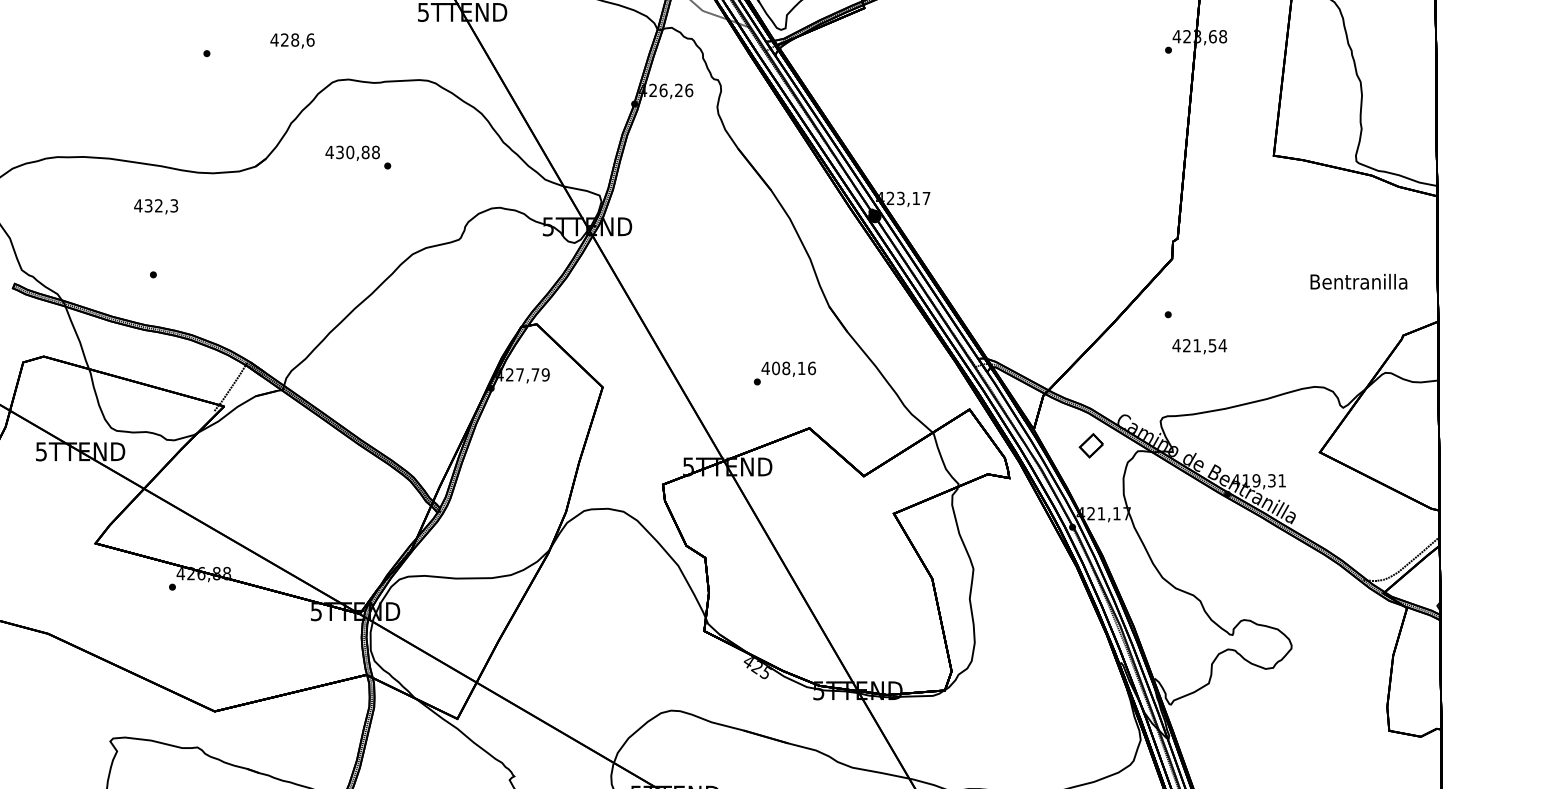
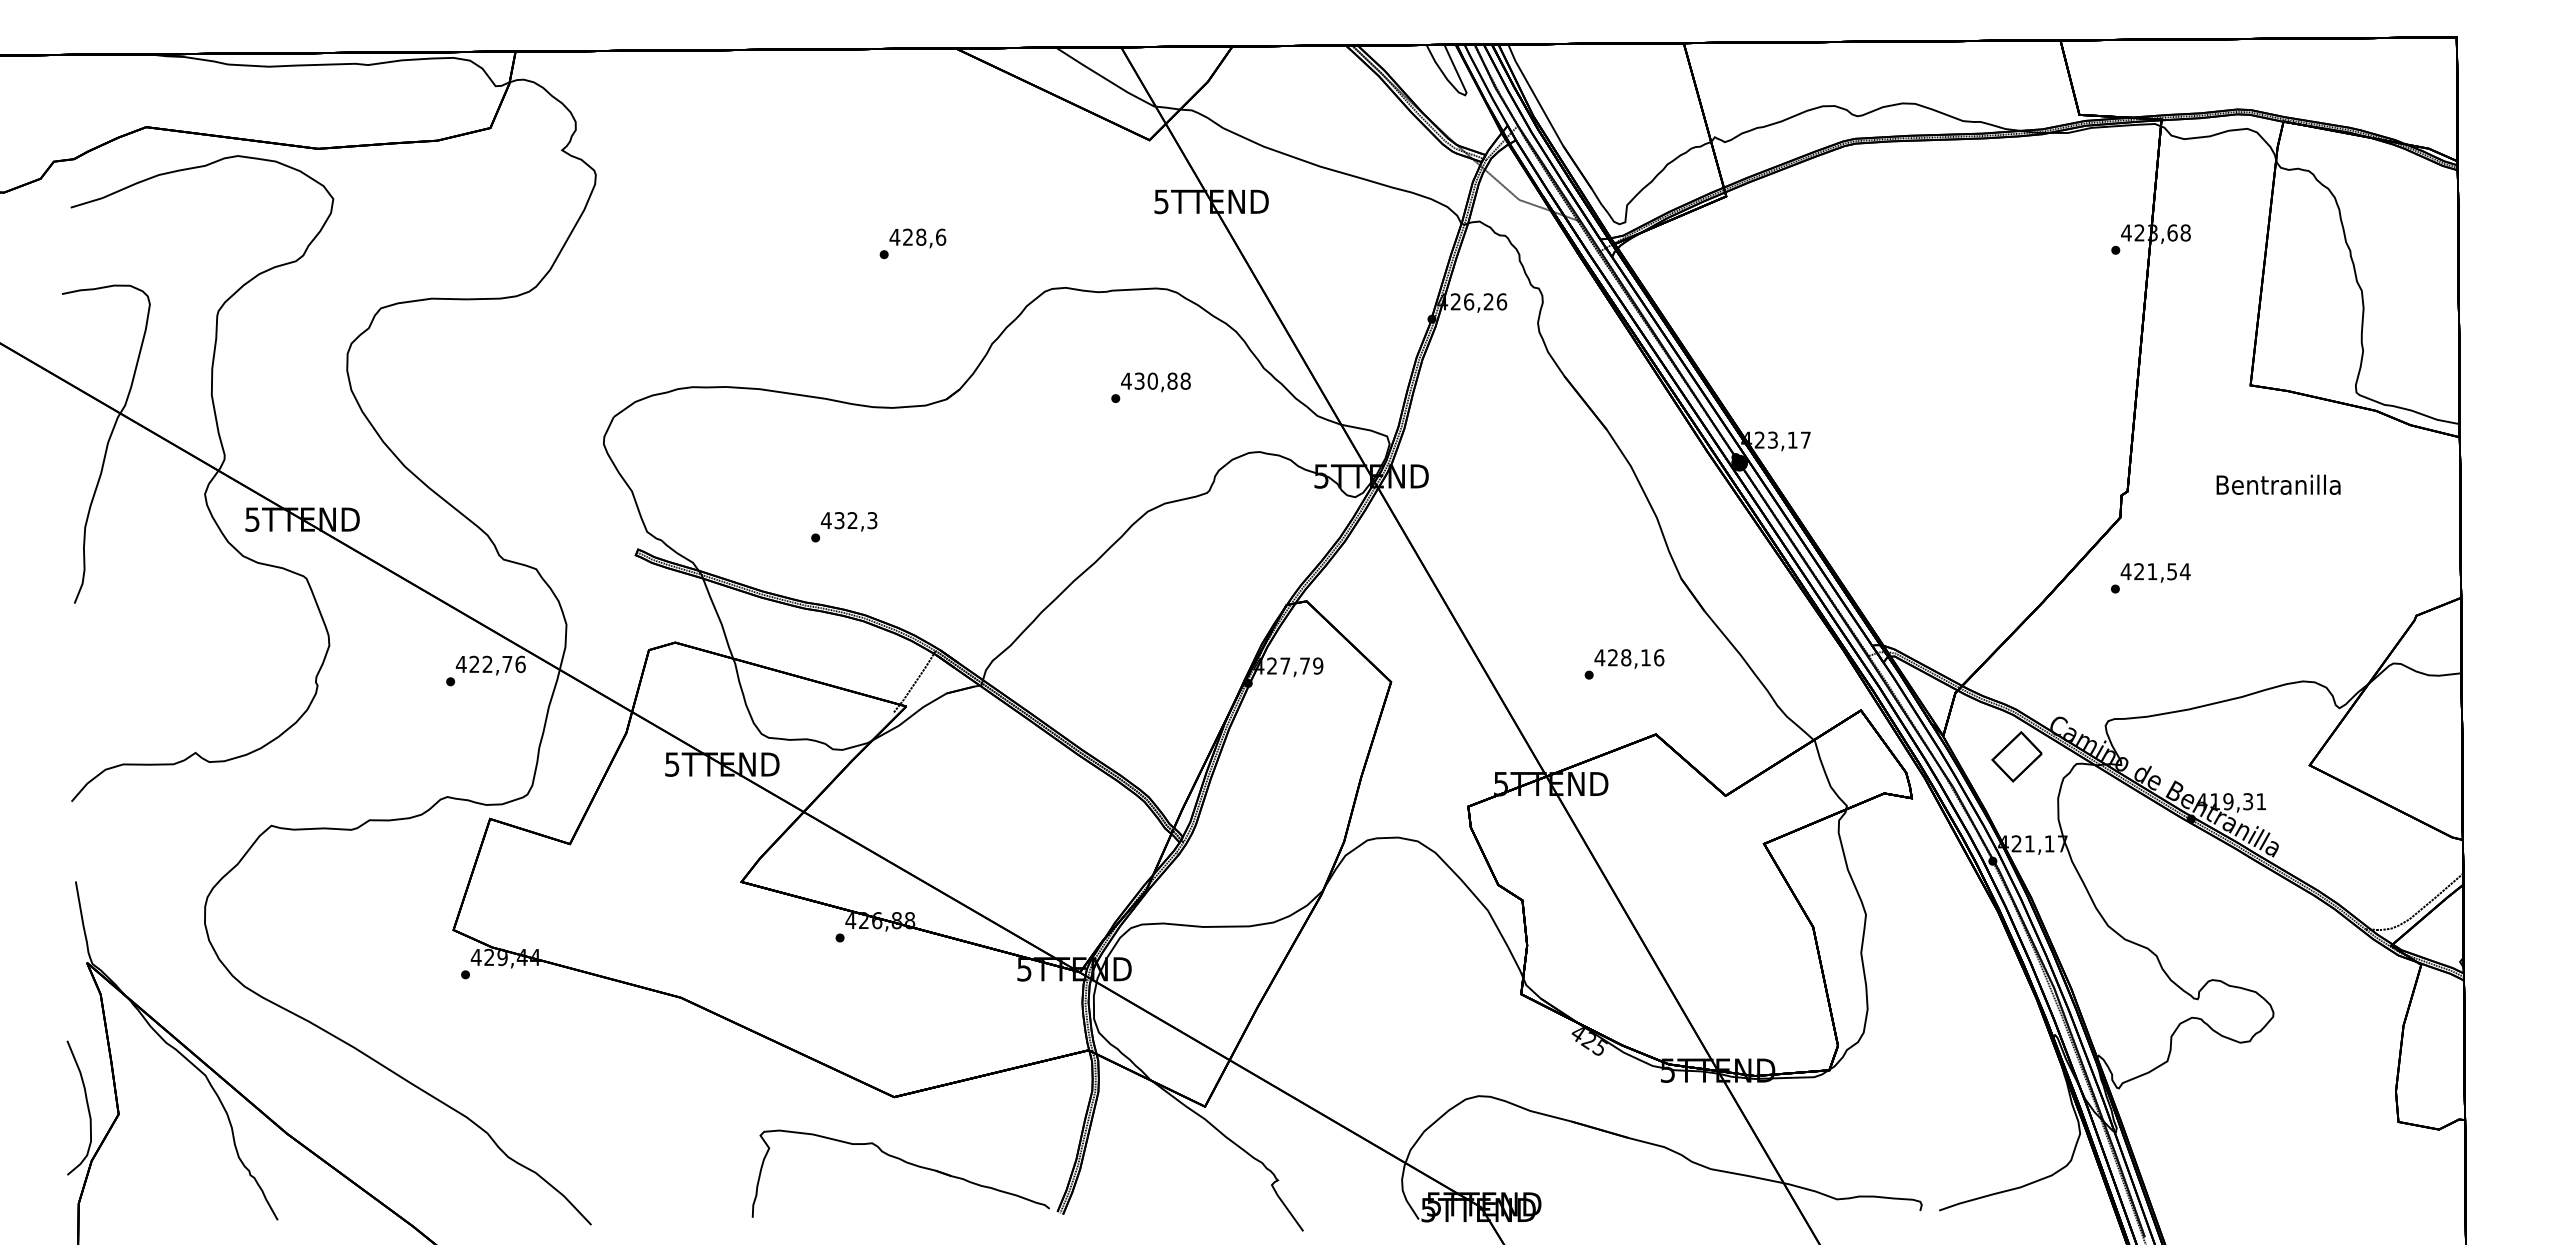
text: (292, 41) -> (917, 238), moved
text: (352, 153) -> (1155, 382), moved
text: (156, 206) -> (849, 521), moved
text: (1358, 281) -> (2278, 484), moved
text: (1199, 346) -> (2155, 572), moved
text: (776, 368) -> (1613, 657), 408,16 -> 428,16
part: (1091, 445) -> (2016, 756), size x1.67

